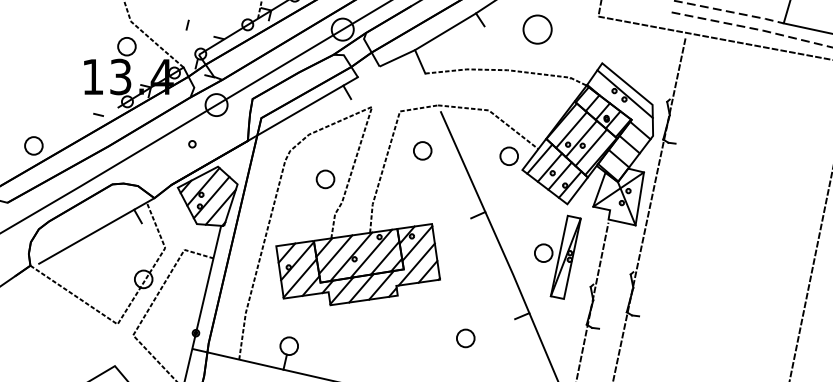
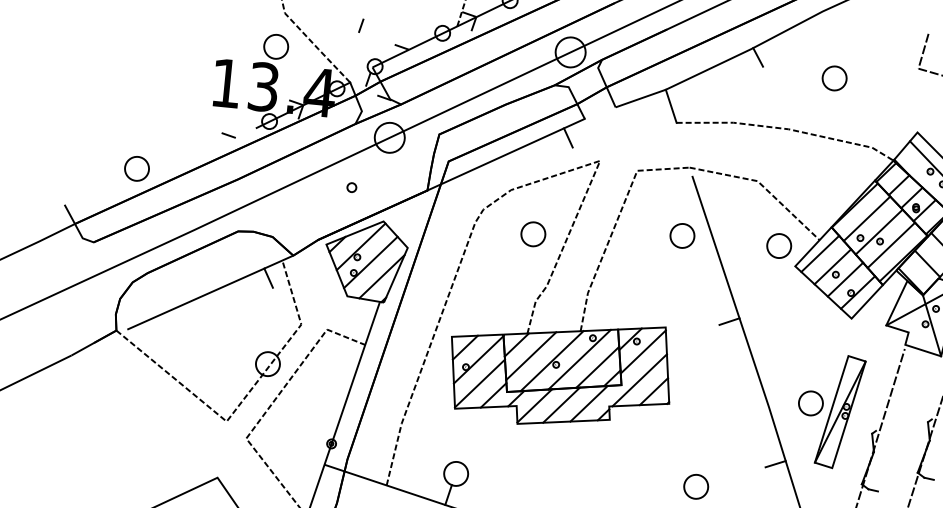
part: (537, 29) -> (834, 78), size x0.62
part: (422, 150) -> (682, 235), moved
part: (325, 179) -> (533, 234), moved
part: (557, 256) -> (829, 409), moved

